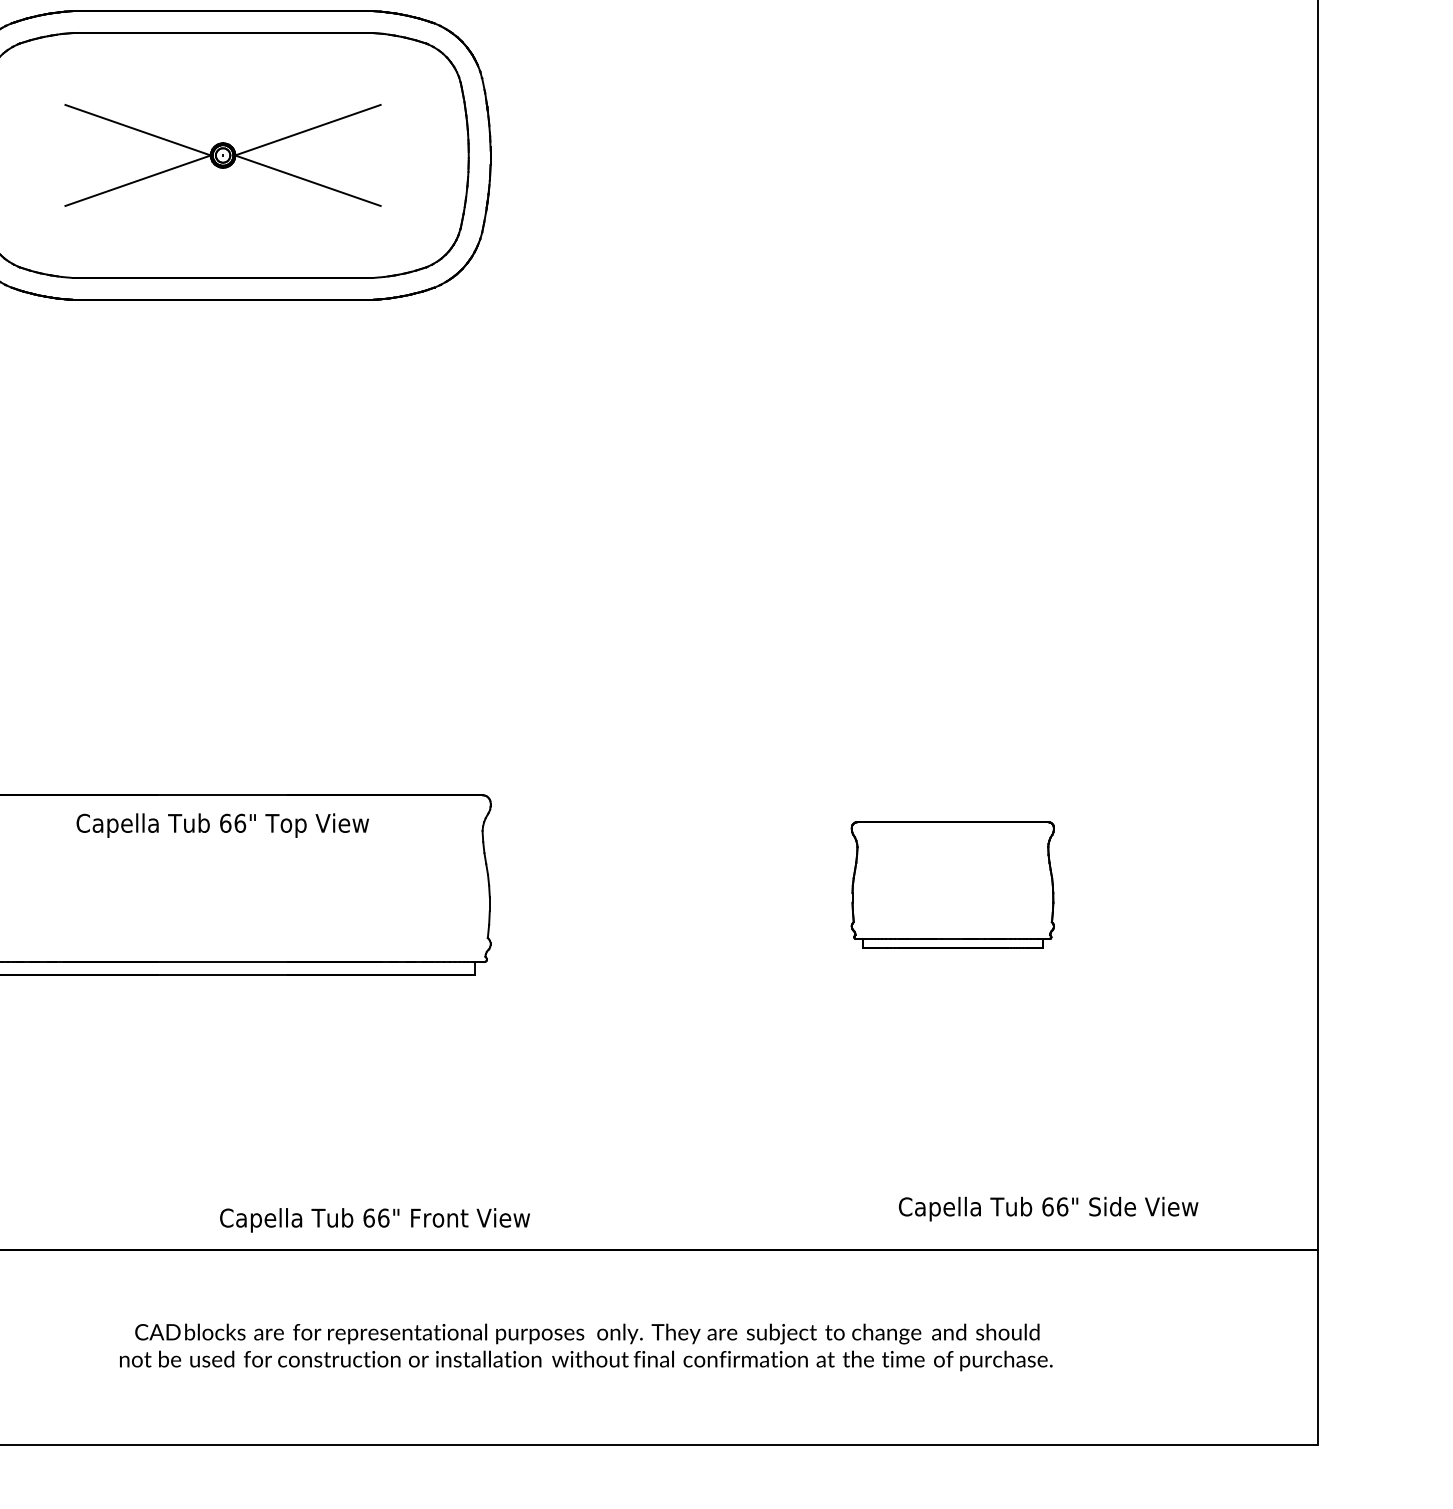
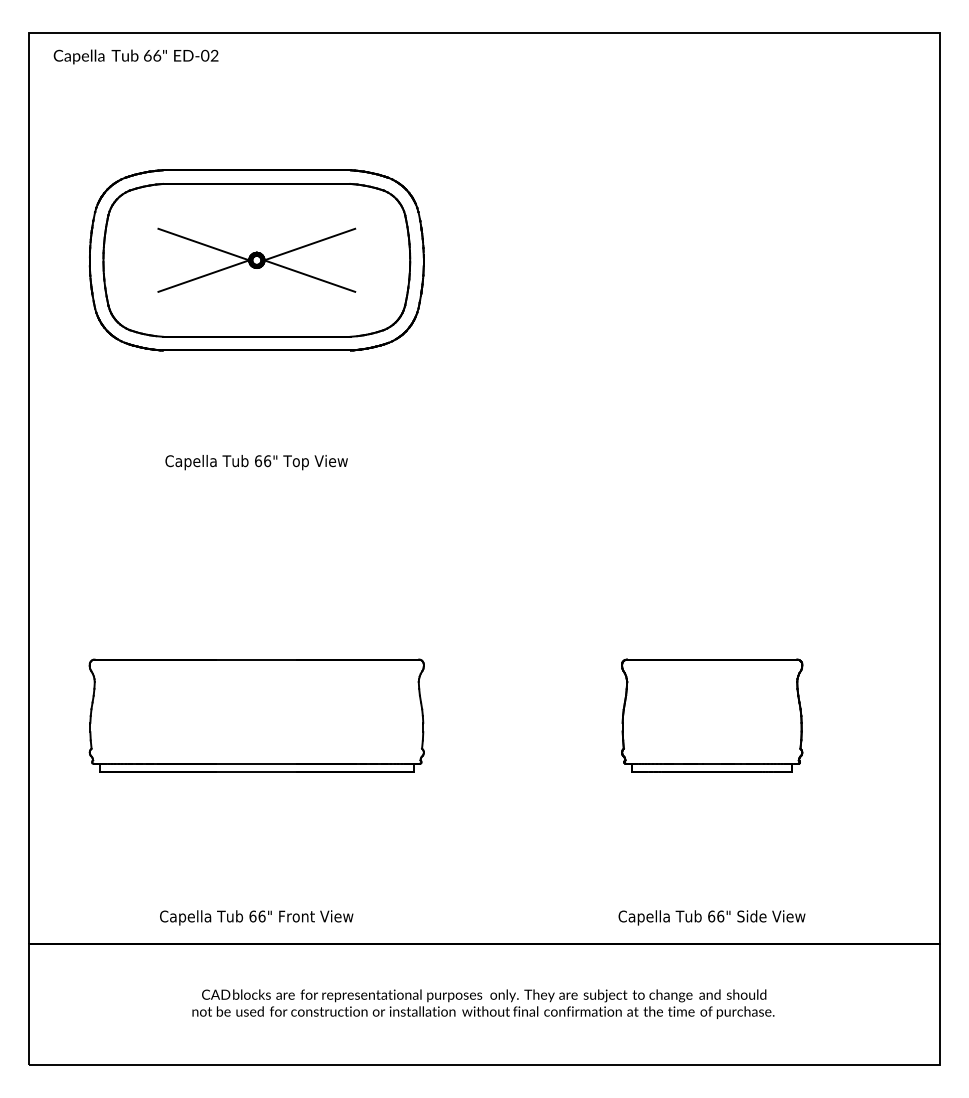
text: (222, 825) -> (256, 462), moved
part: (953, 884) -> (712, 715), size x1.43
text: (1047, 1208) -> (711, 917), moved
text: (374, 1219) -> (256, 917), moved

